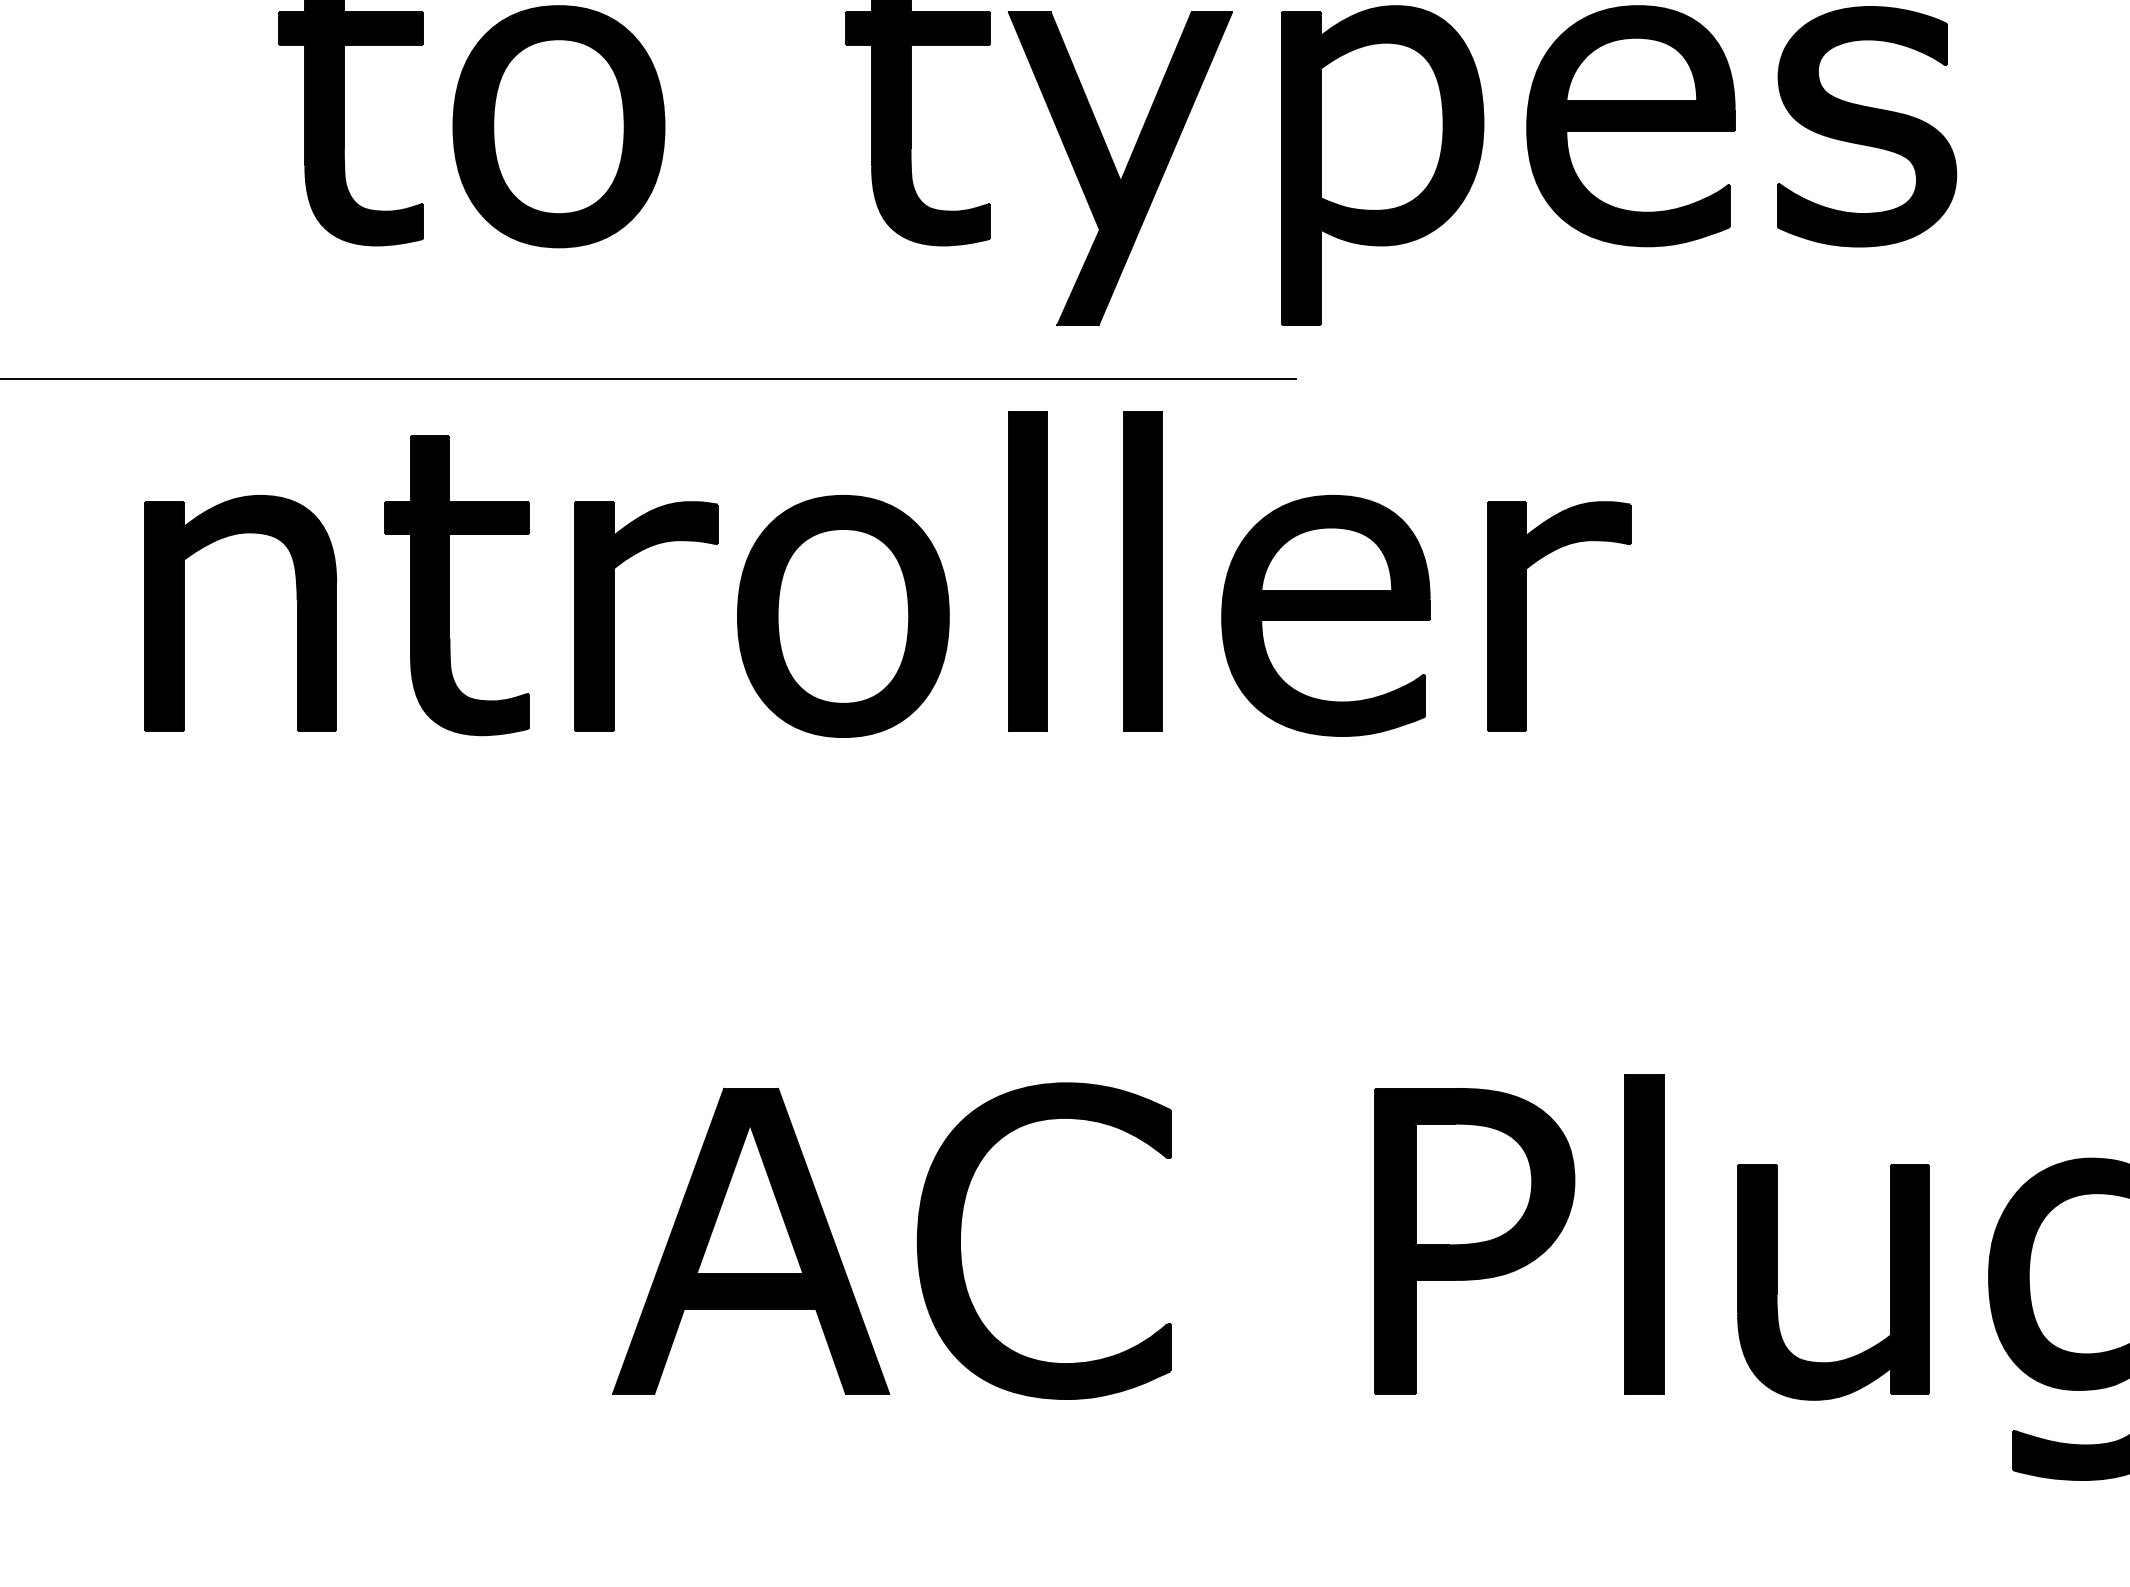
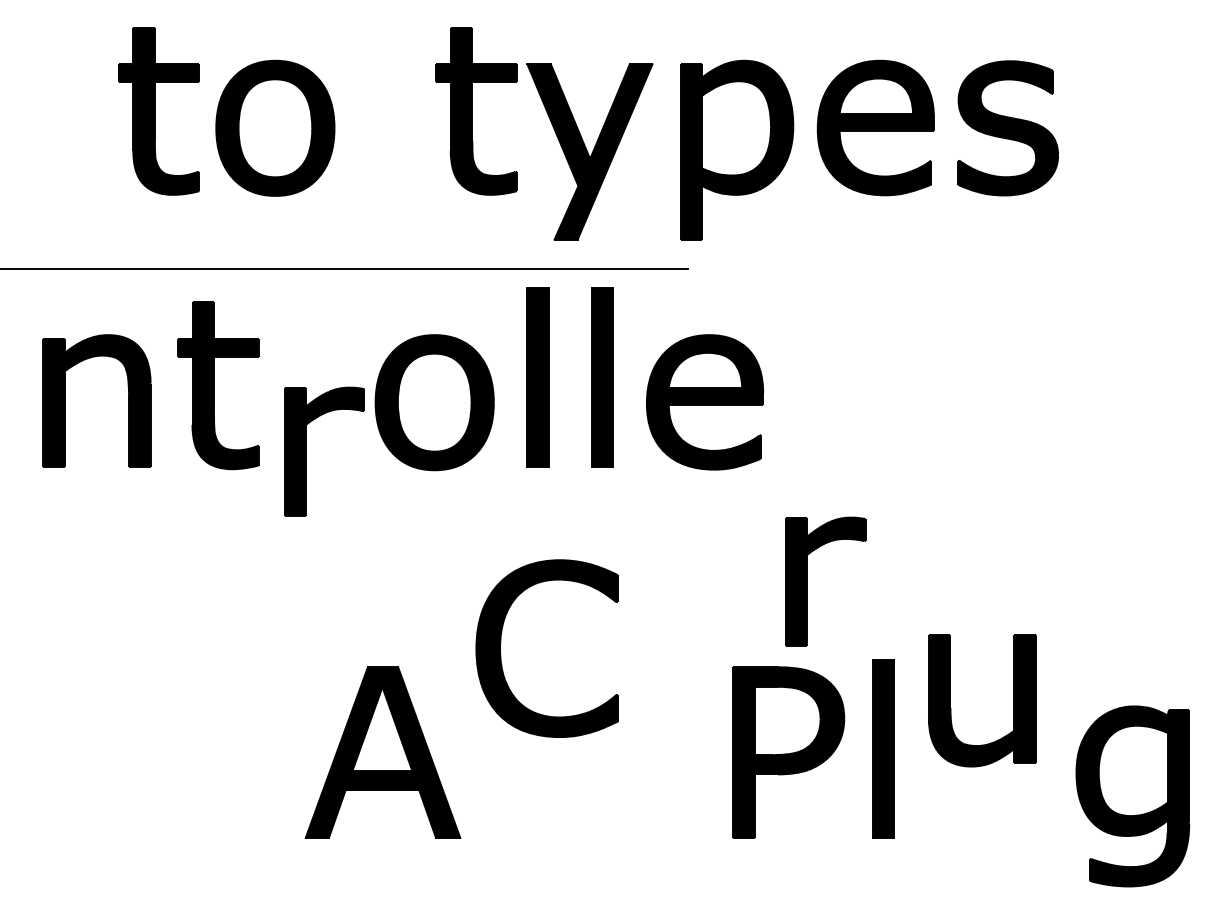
part: (614, 616) -> (306, 451), moved
part: (1526, 616) -> (807, 581), moved
part: (962, 1231) -> (501, 643), moved
part: (1889, 1281) -> (1013, 700), moved

